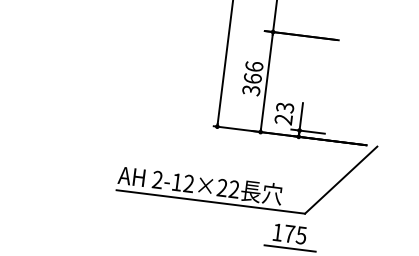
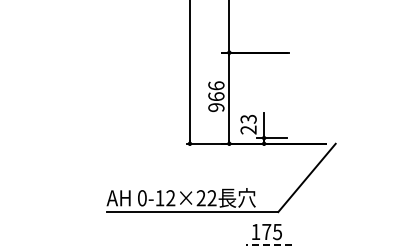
text: (251, 90) -> (216, 107), 366 -> 966
text: (156, 180) -> (141, 198), 2-12×22 -> 0-12×22
line: (289, 247) -> (268, 244), solid -> dashed

